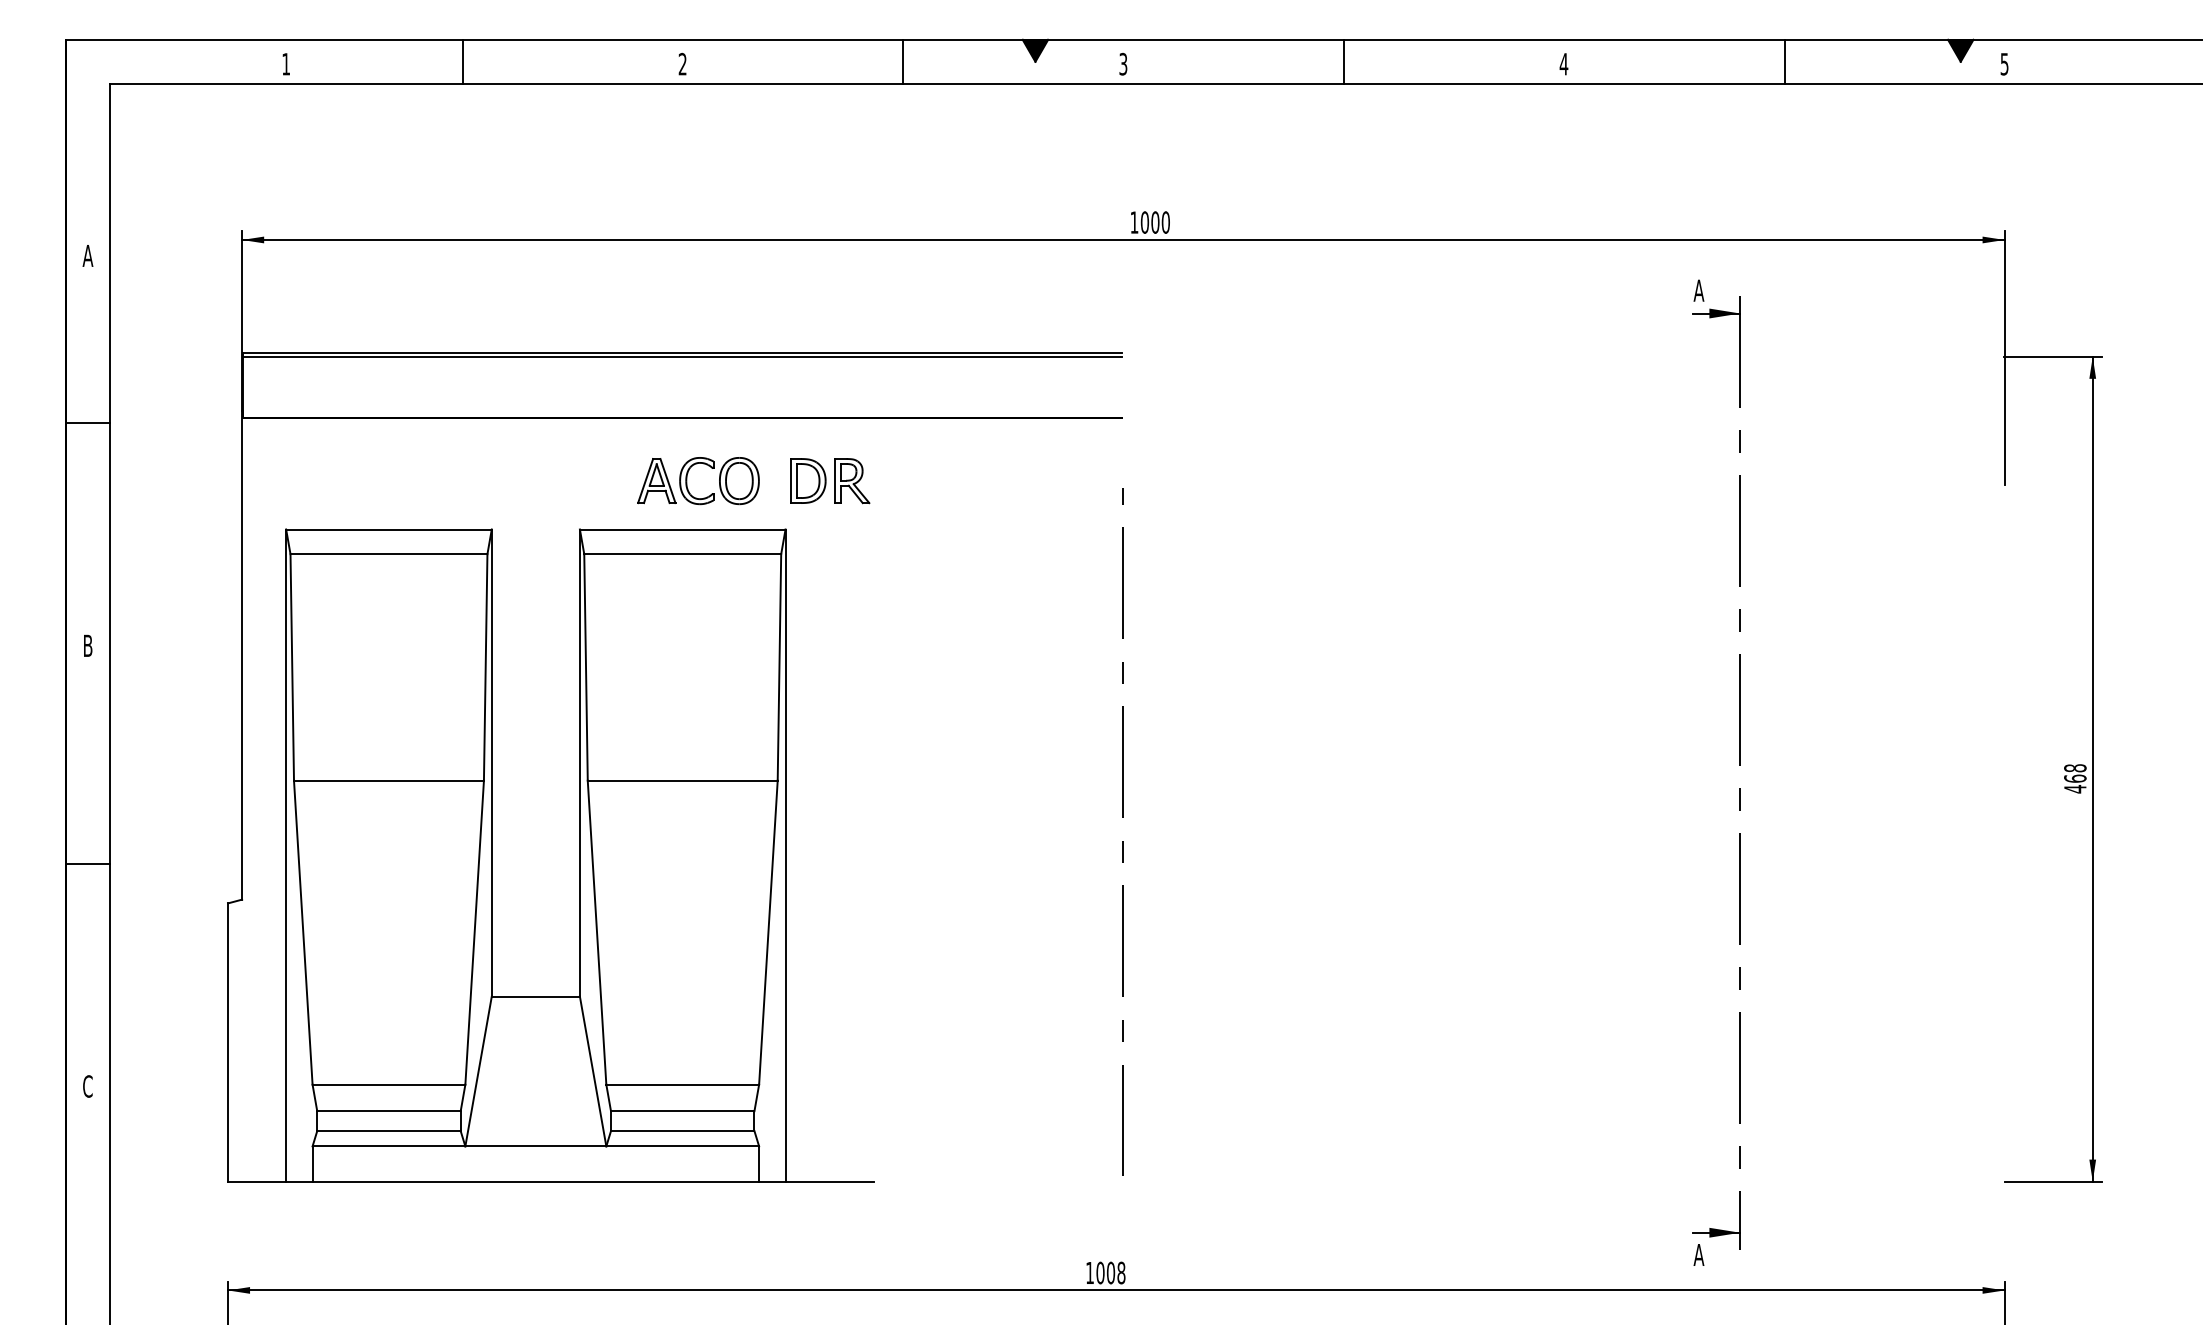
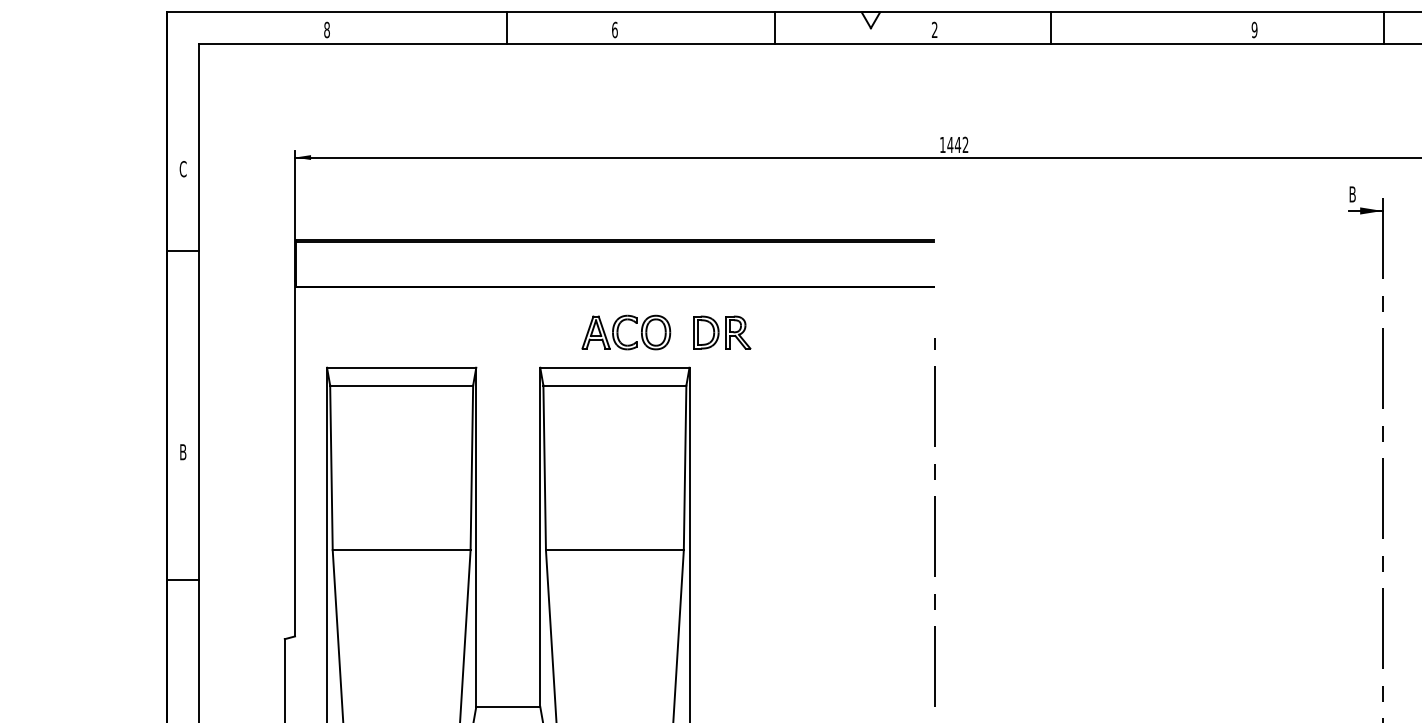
fill: (1035, 50) -> (870, 20), removed
line: (462, 61) -> (506, 28), moved
line: (1343, 61) -> (1050, 28), moved
line: (1784, 61) -> (1384, 28), moved
text: (286, 63) -> (327, 29), 1 -> 8
text: (682, 63) -> (614, 29), 2 -> 6
text: (1563, 63) -> (1254, 29), 4 -> 9
text: (1123, 64) -> (934, 30), 3 -> 2
text: (1154, 222) -> (957, 144), 1000 -> 1442
text: (87, 255) -> (182, 168), A -> C
text: (1698, 290) -> (1352, 194), A -> B
line: (88, 423) -> (183, 251), moved
line: (88, 863) -> (183, 579), moved

